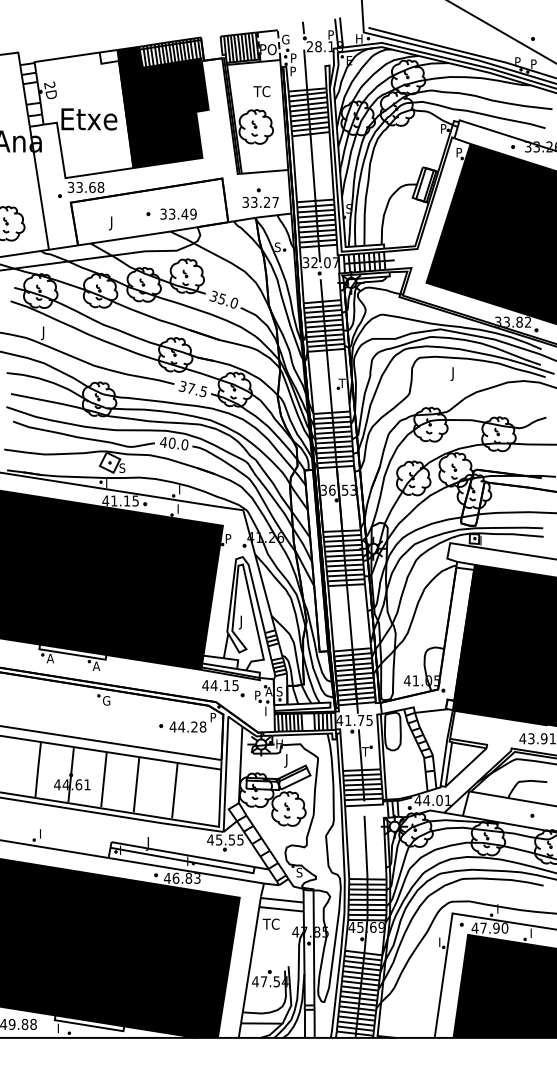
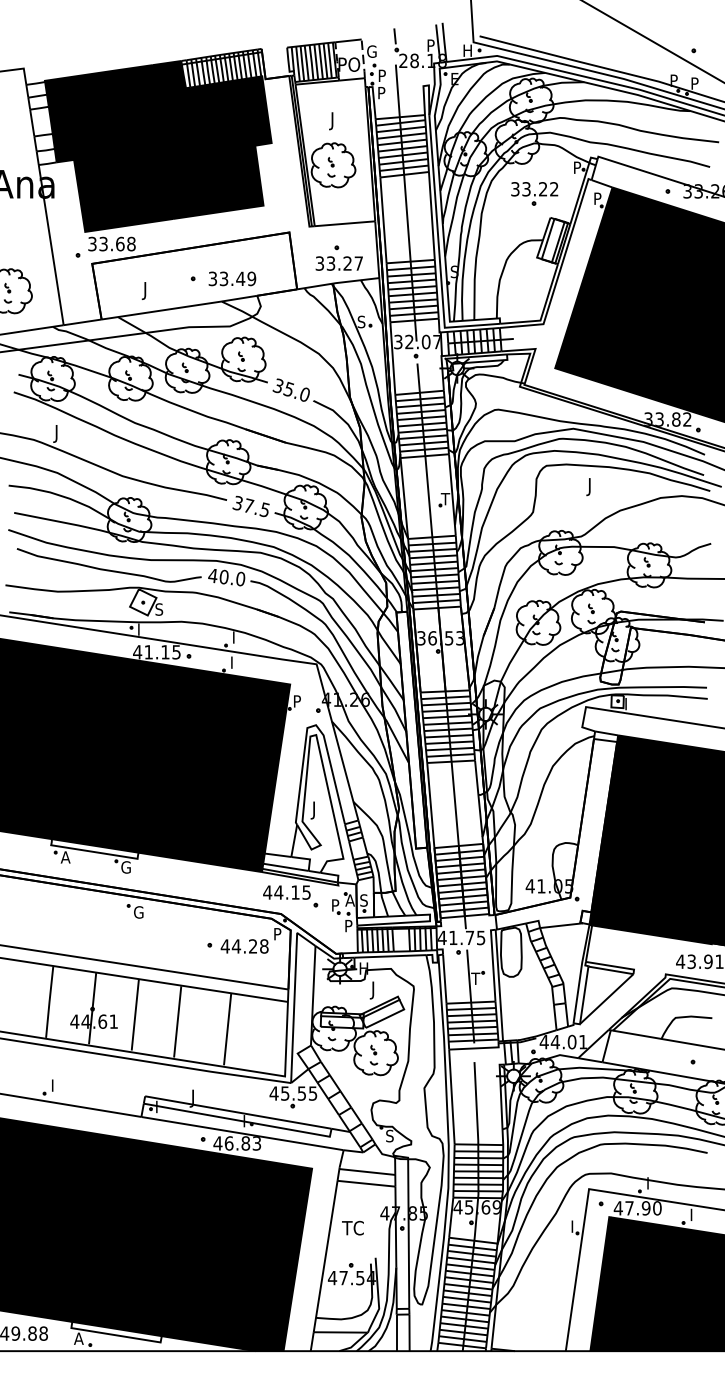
text: (261, 93) -> (340, 121), TC -> J
fill: (83, 114) -> (108, 148), added
part: (410, 148) -> (534, 193), added
text: (96, 666) -> (125, 867), A -> G
text: (268, 709) -> (349, 923), I -> P
text: (270, 923) -> (352, 1227), moved
text: (60, 1028) -> (78, 1338), I -> A

